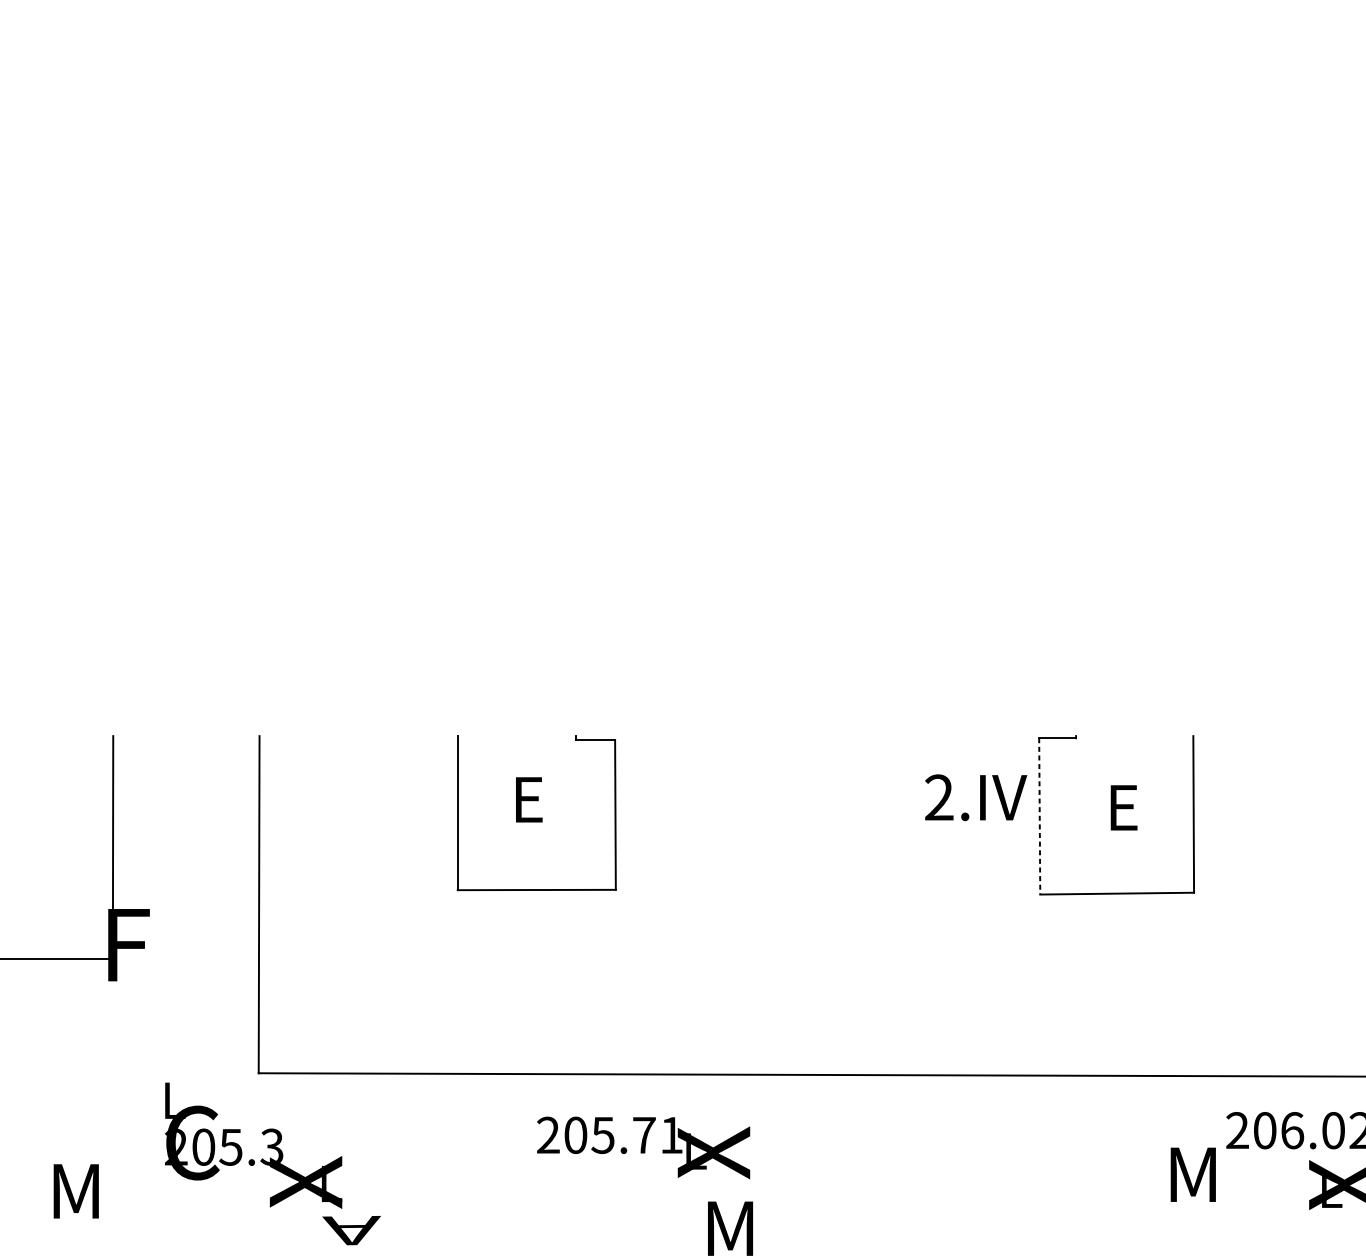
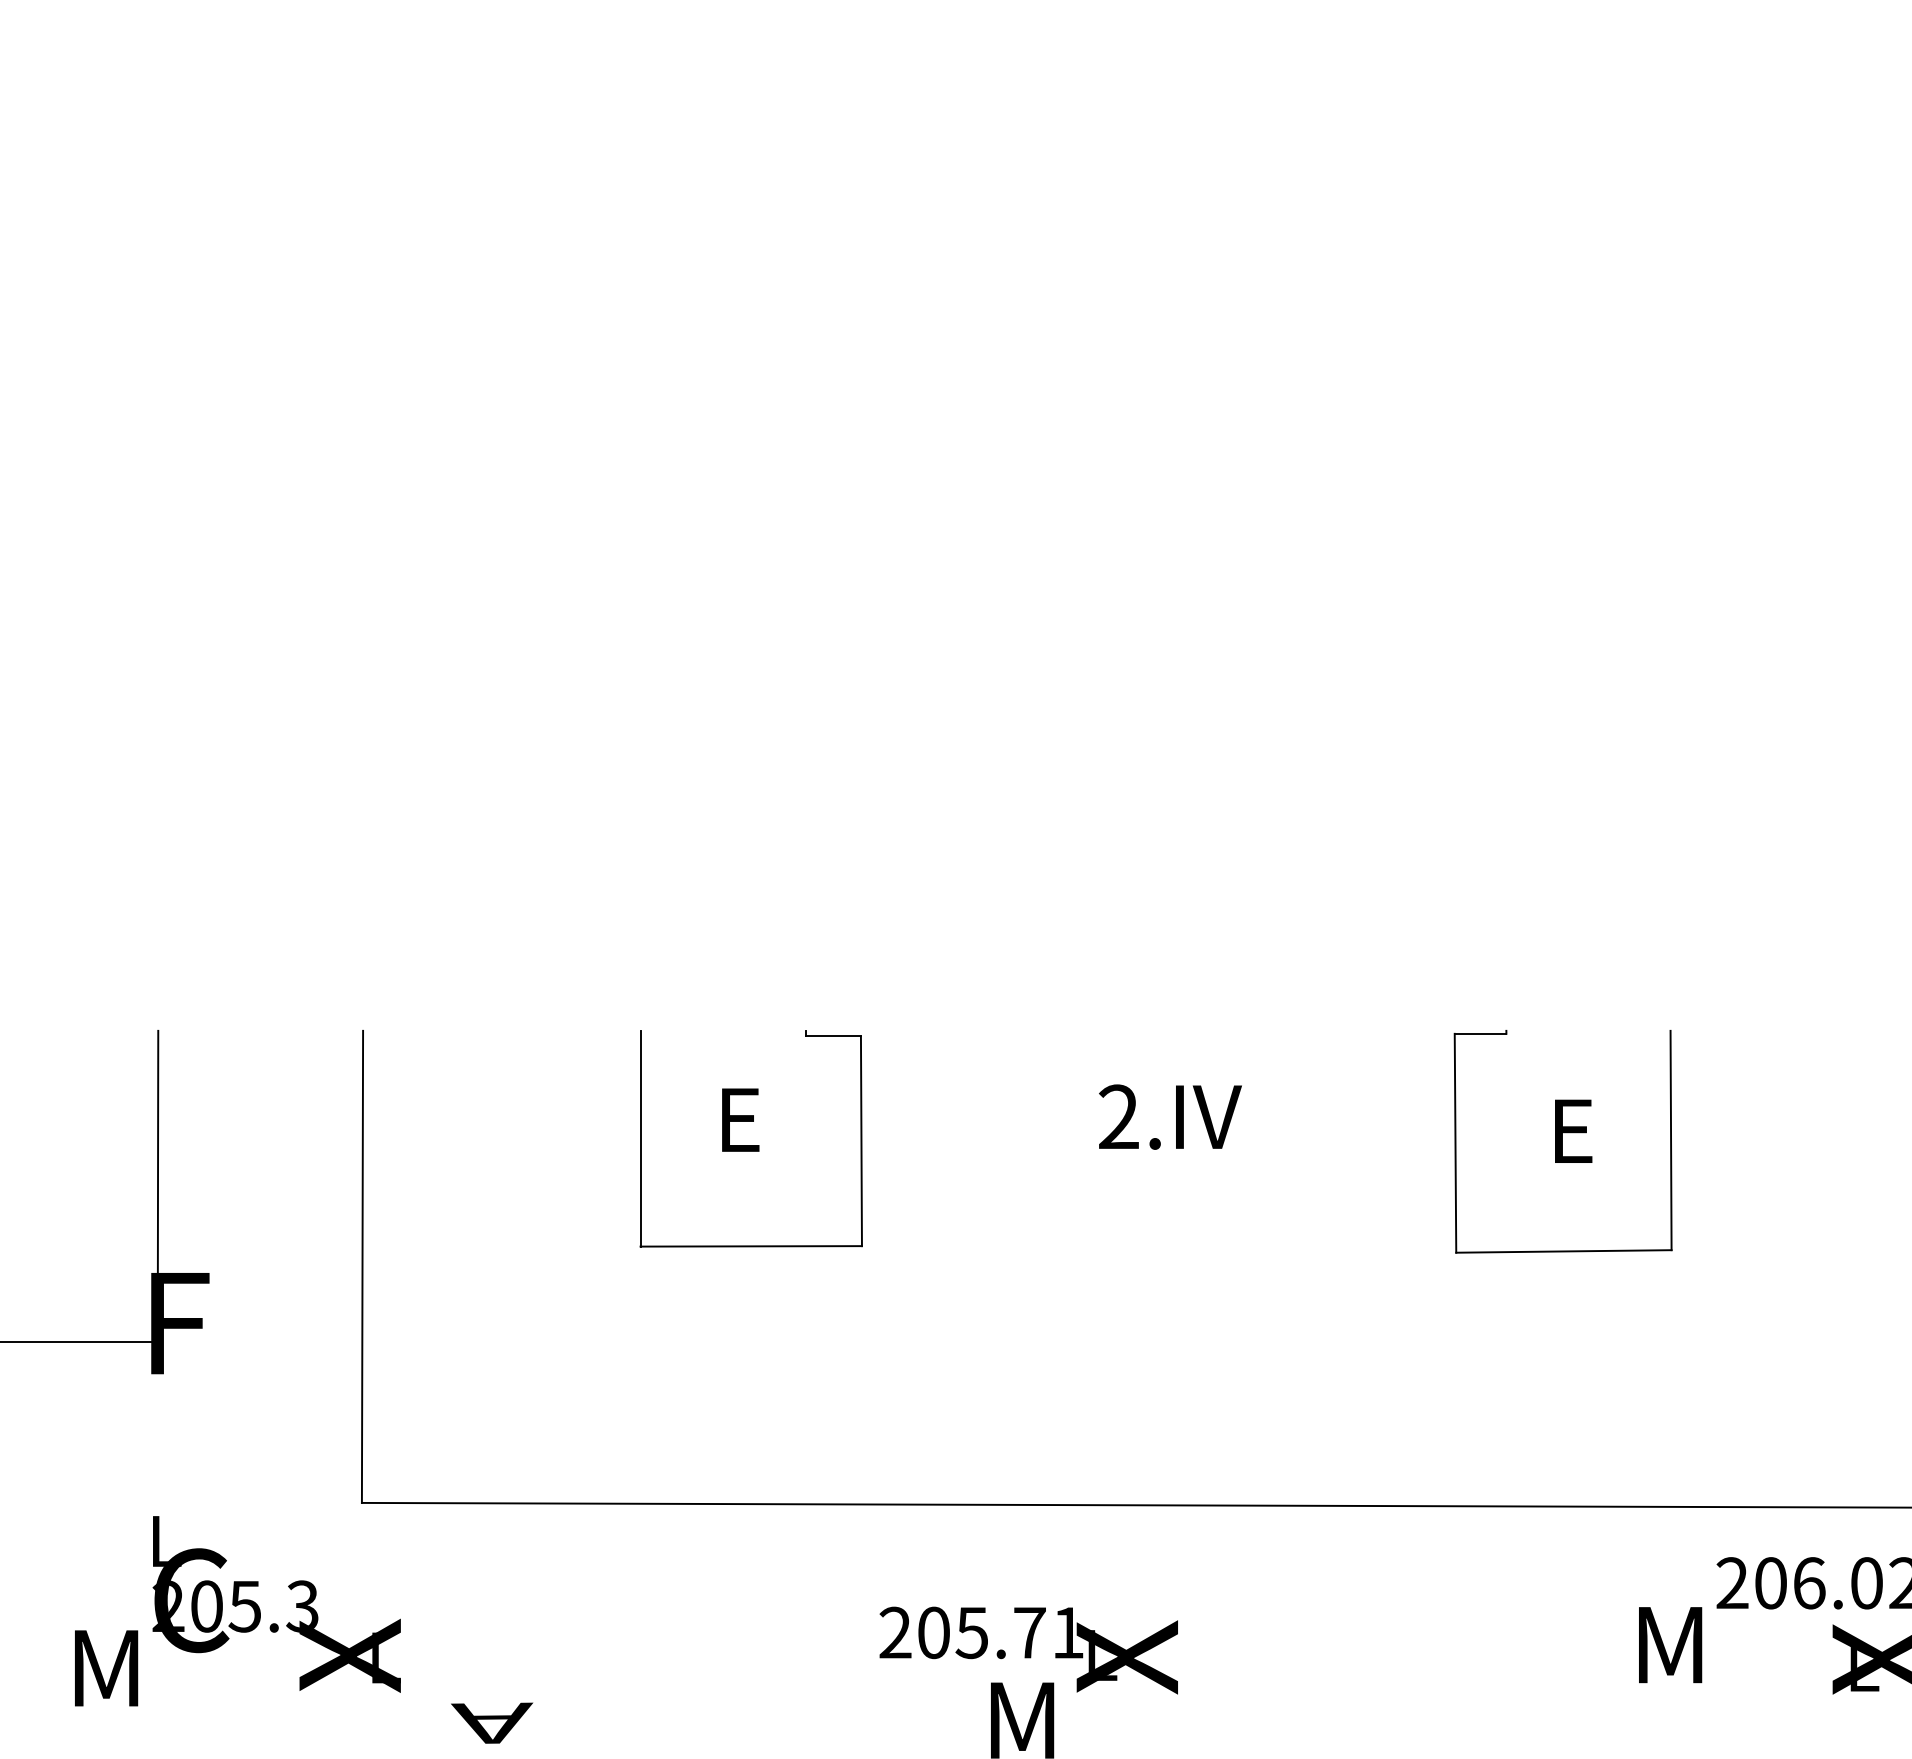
text: (976, 797) -> (1170, 1116), moved
line: (1039, 816) -> (1455, 1143), dashed -> solid
text: (253, 1145) -> (276, 1604), moved
text: (643, 1147) -> (1028, 1650), moved

